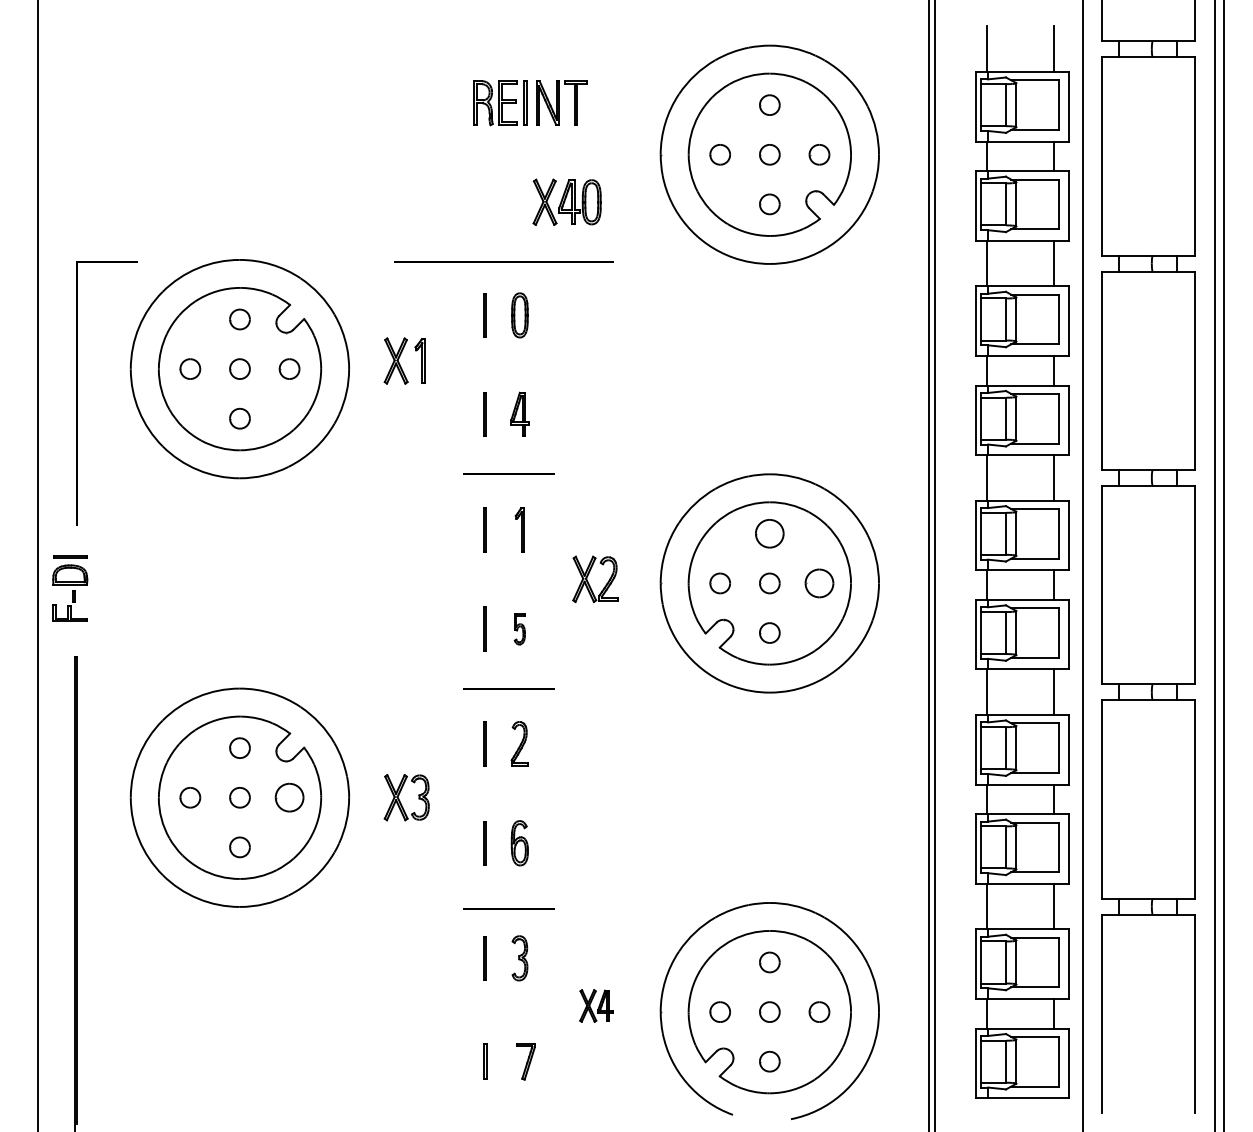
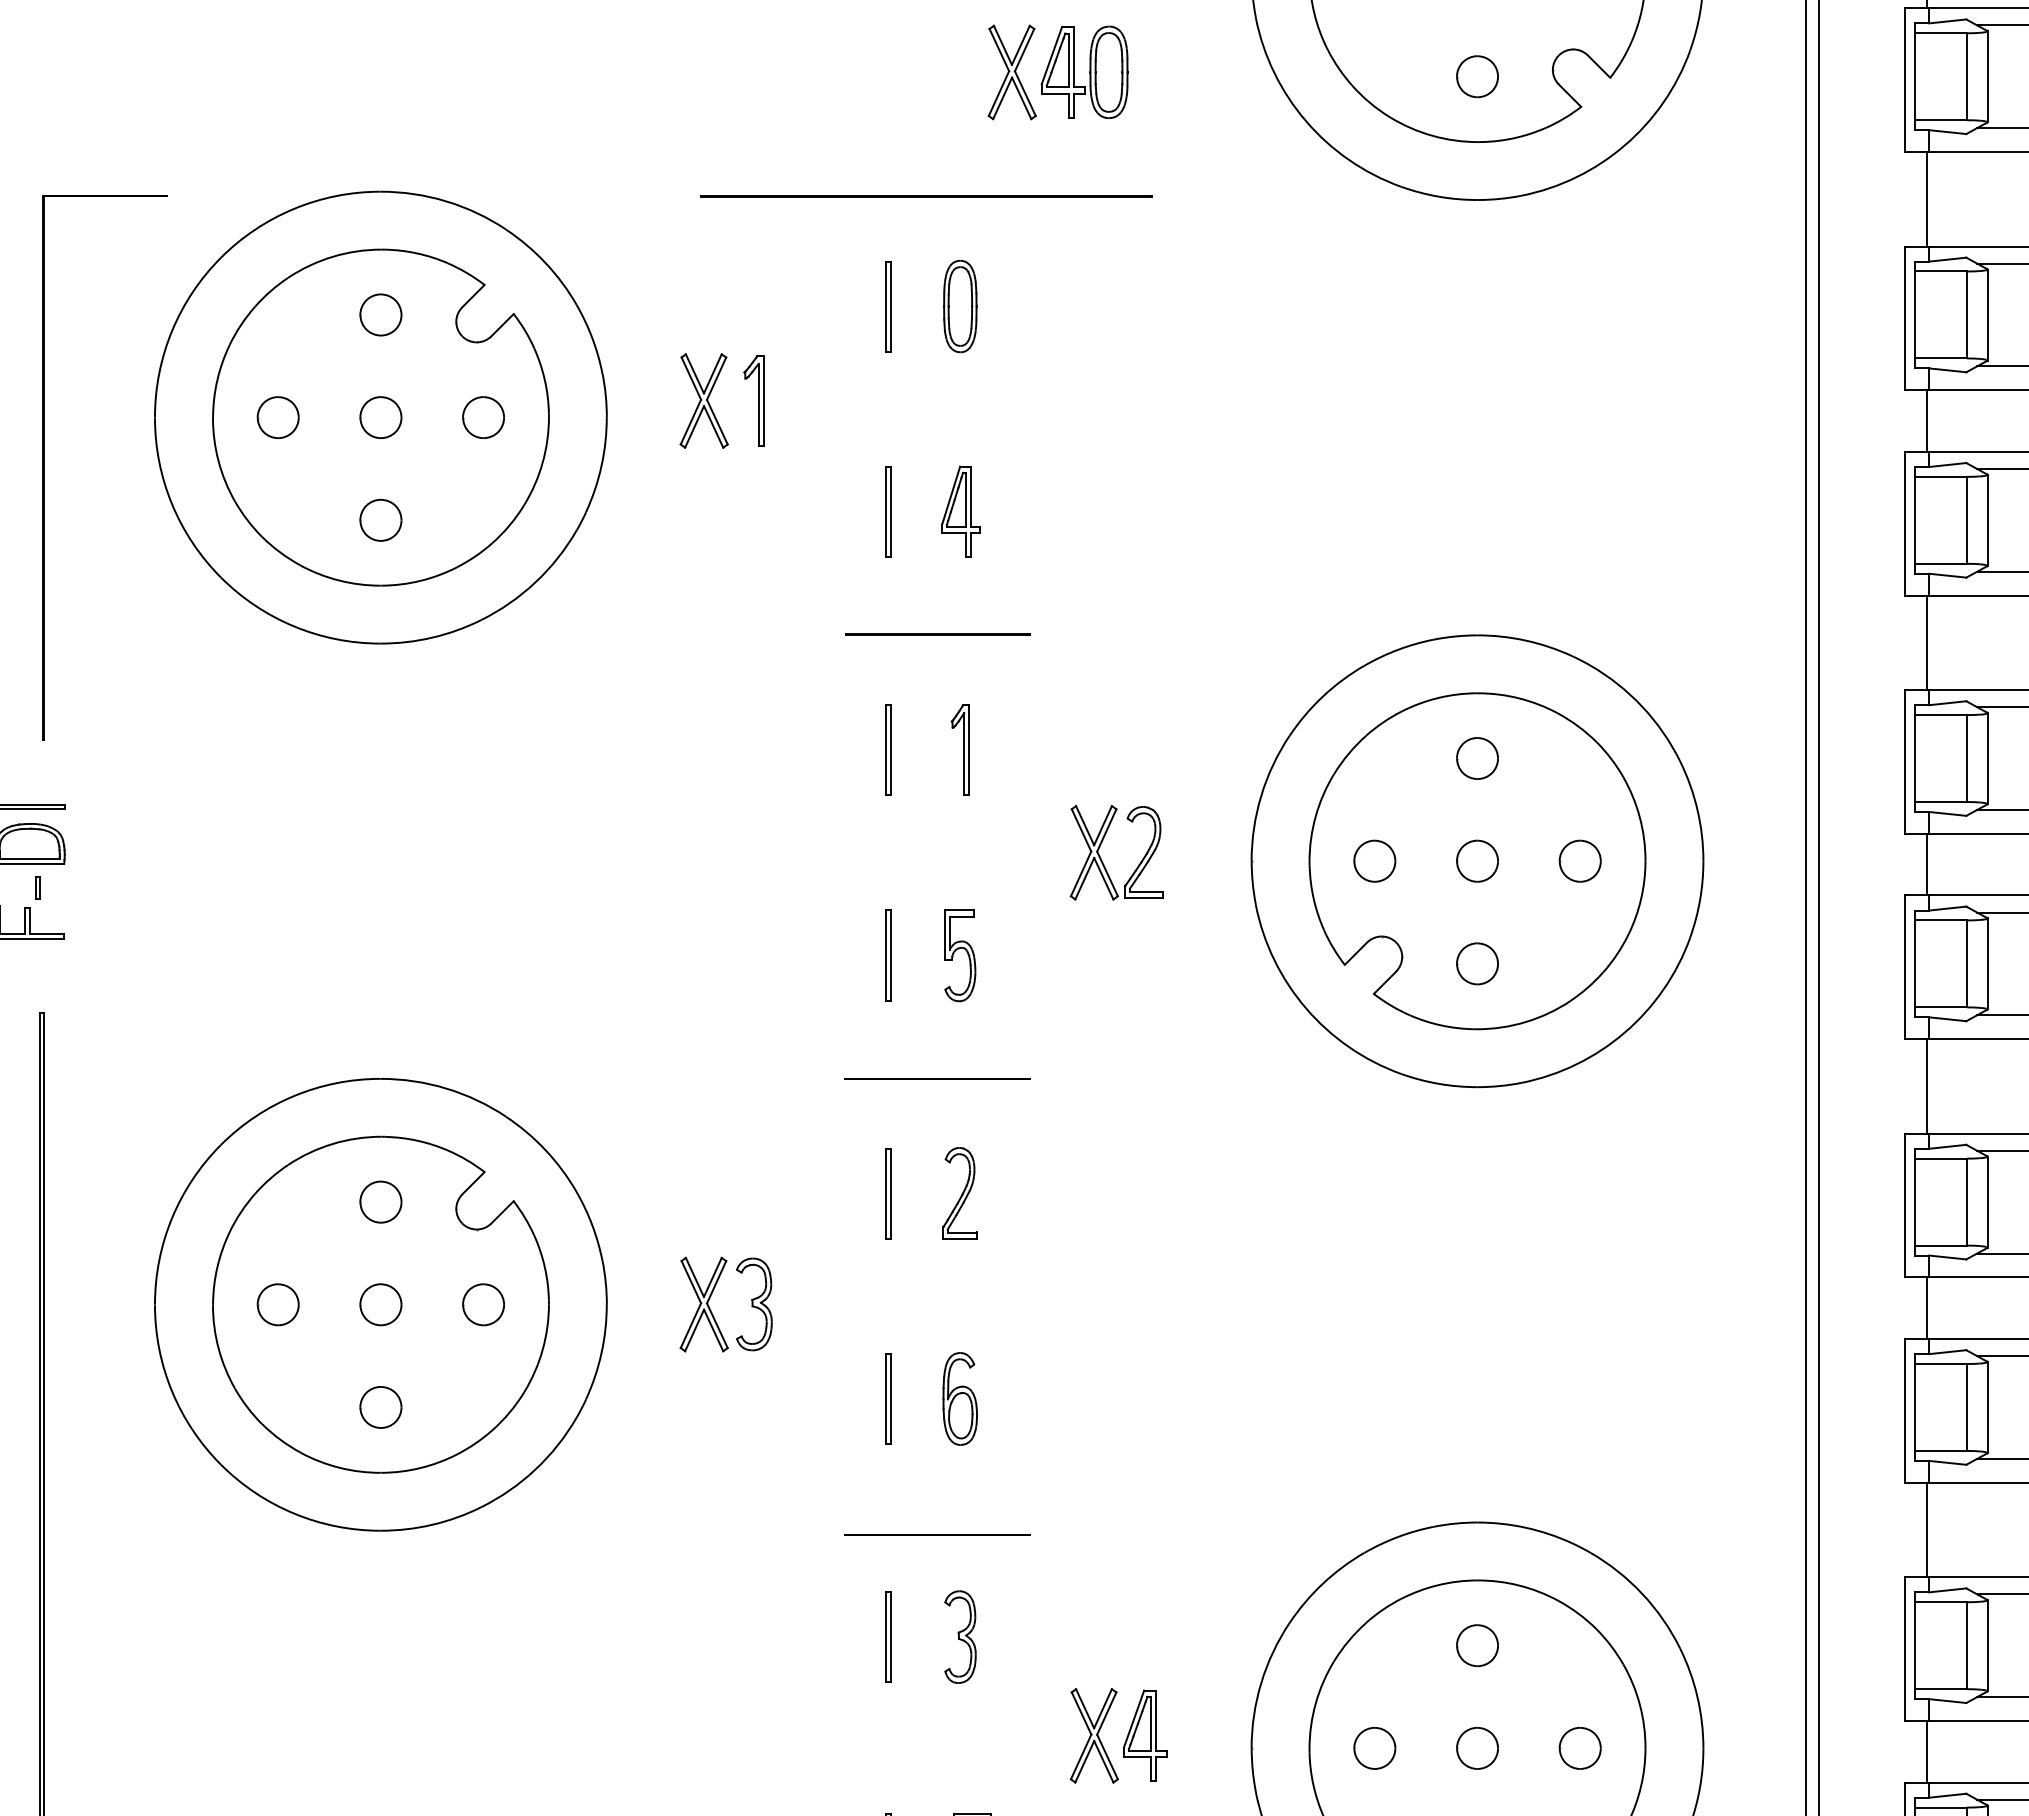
part: (769, 533) -> (1476, 757), size x0.71
part: (819, 583) -> (1580, 861), size x0.71
part: (519, 628) -> (959, 954), size x1.43
part: (289, 797) -> (483, 1304), size x0.71
part: (596, 1005) -> (1118, 1734), size x1.43

